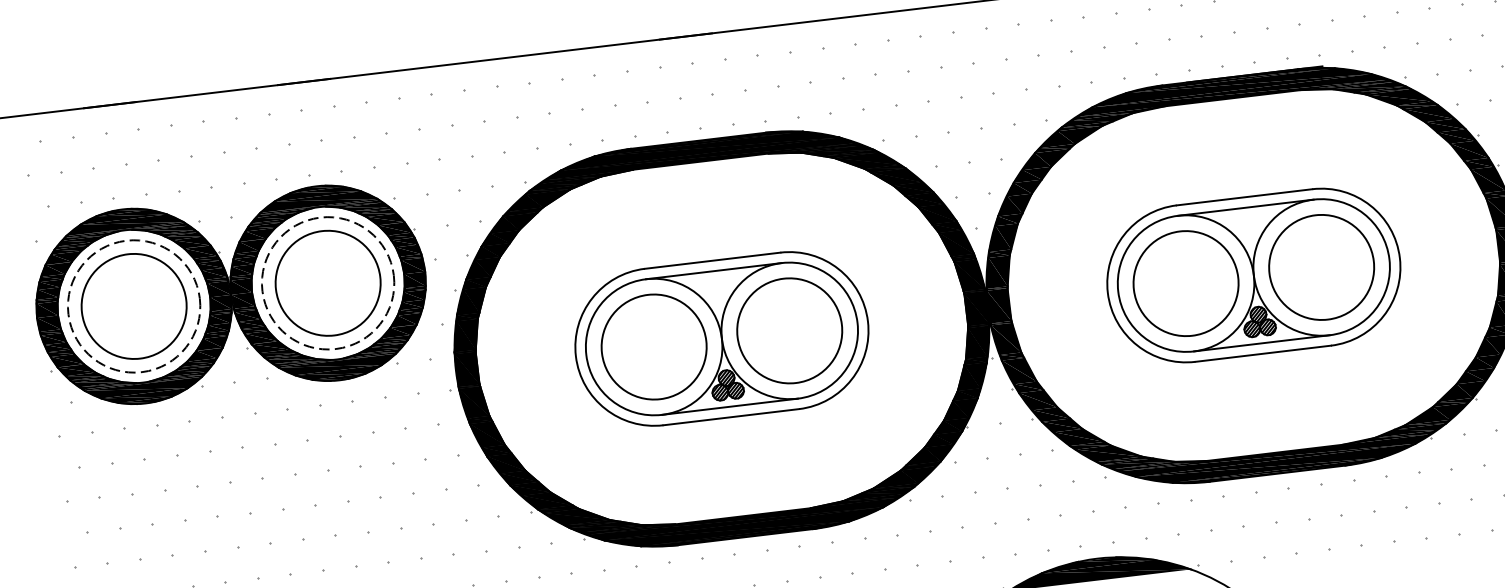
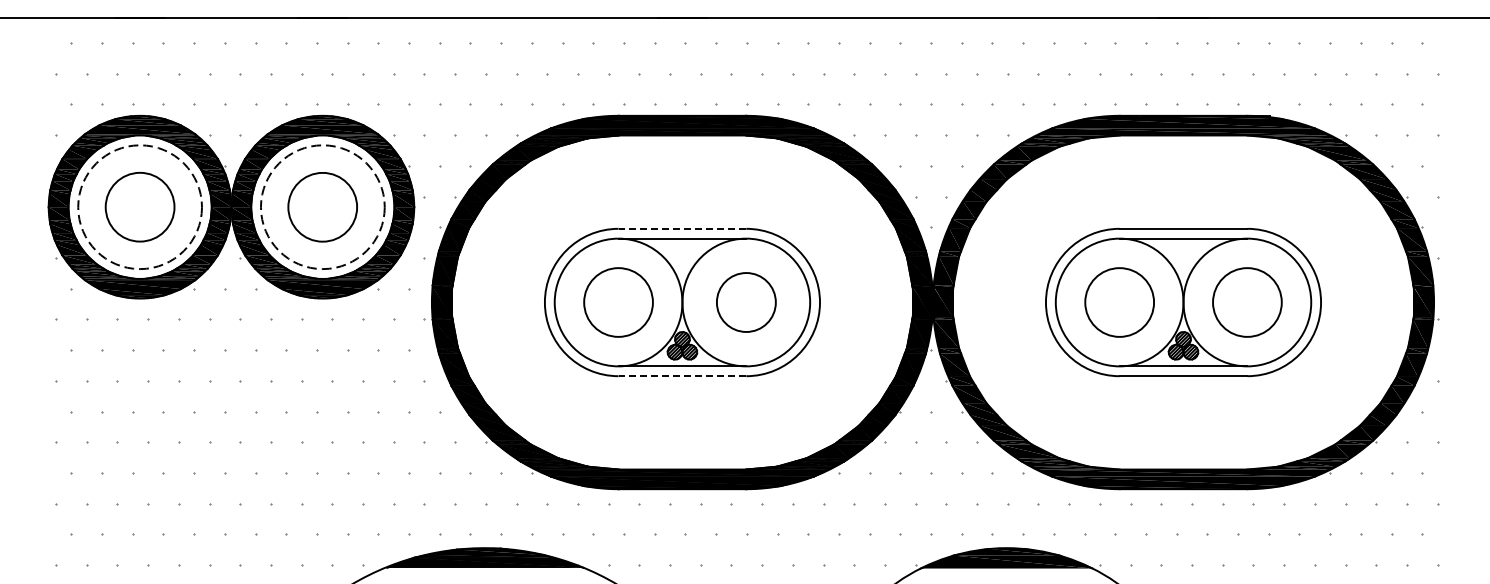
line: (712, 260) -> (682, 228), solid -> dashed
circle: (1321, 267) -> (1247, 302), size x0.7
circle: (327, 283) -> (322, 207), size x0.7
circle: (1185, 283) -> (1119, 302), size x0.7
circle: (133, 306) -> (139, 207), size x0.7
circle: (789, 330) -> (746, 302), size x0.6
circle: (654, 347) -> (618, 302), size x0.7
line: (731, 417) -> (682, 376), solid -> dashed

